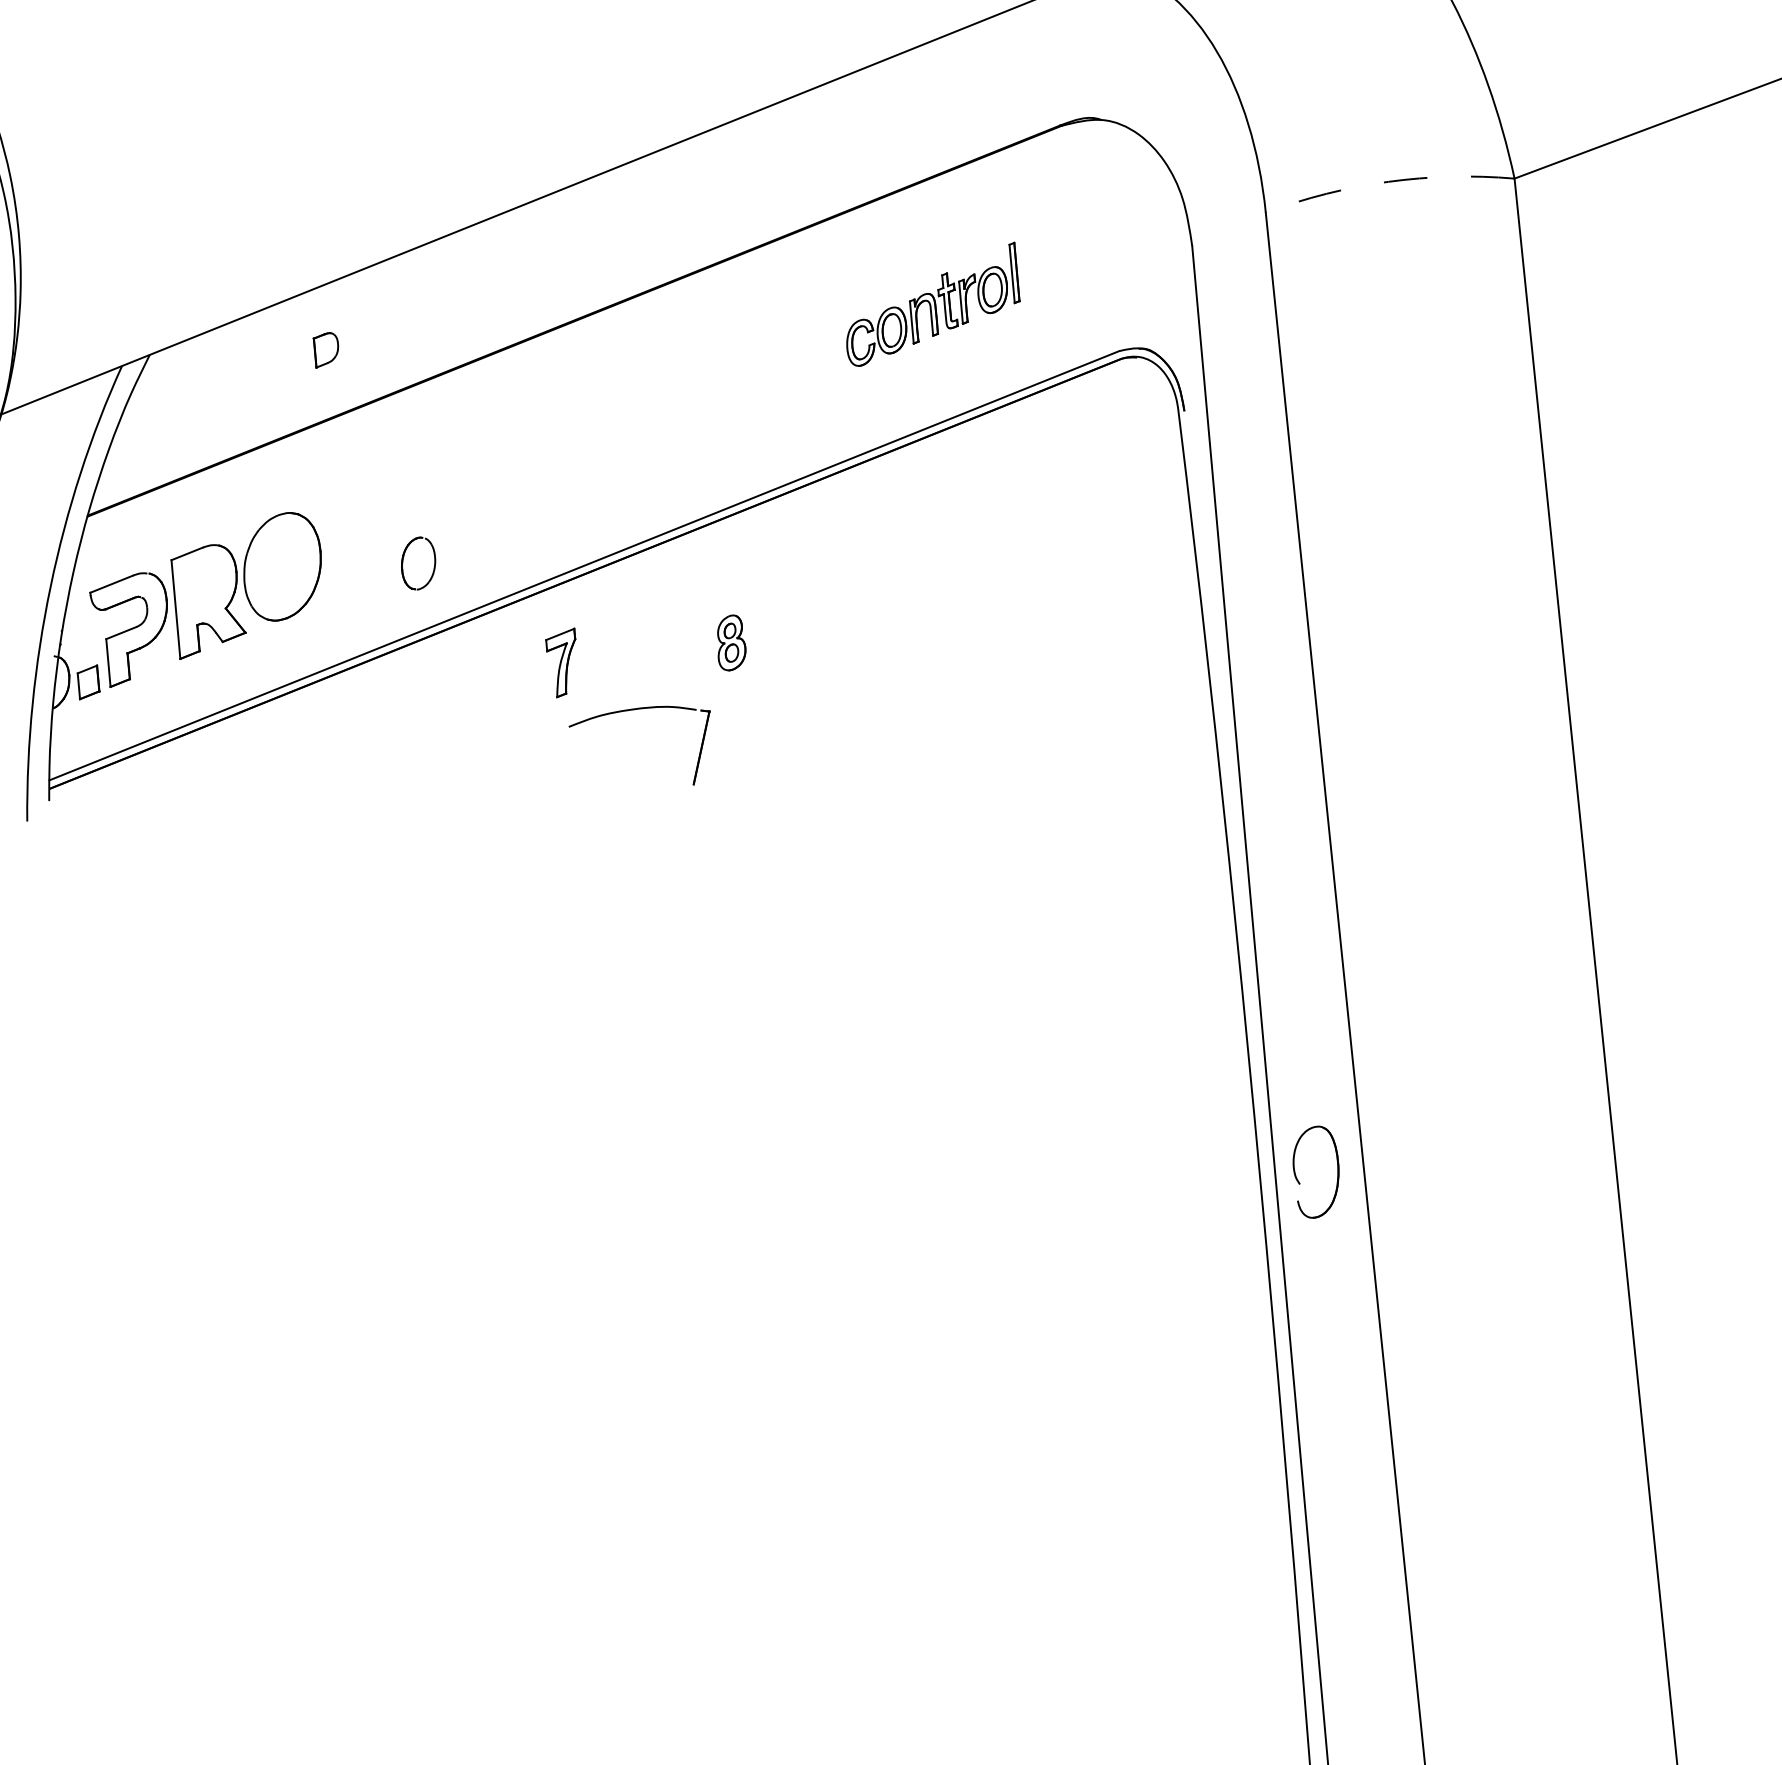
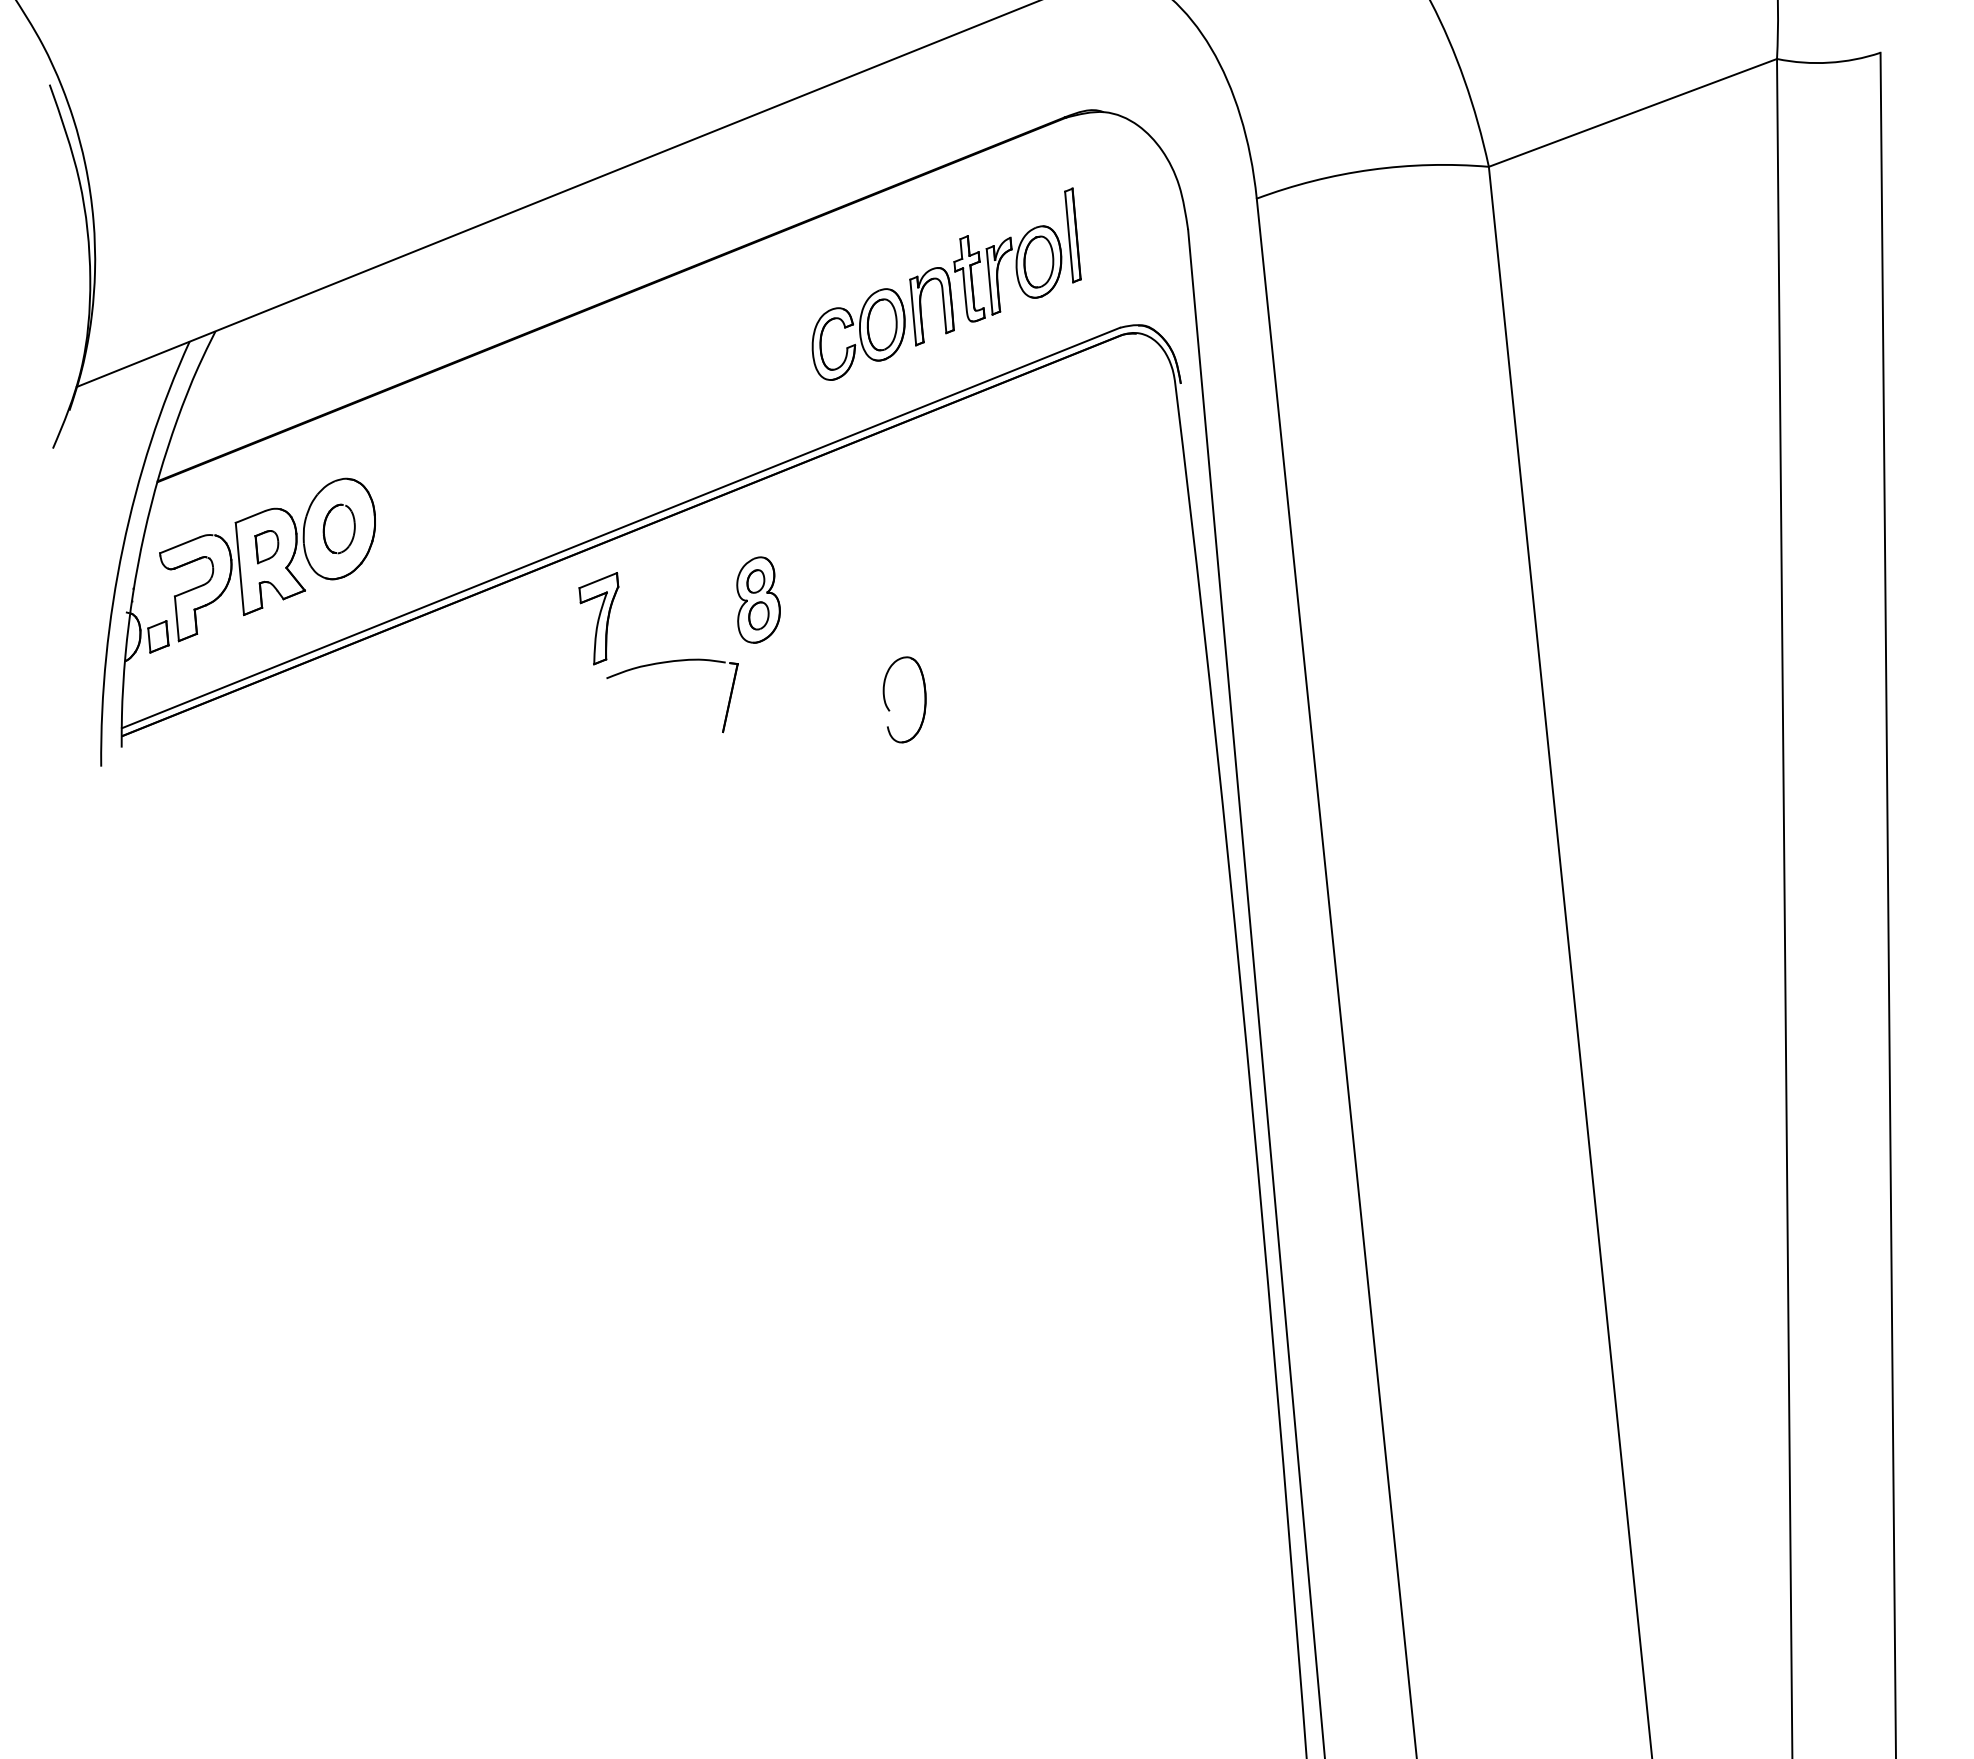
arc: (1388, 181) -> (1371, 169), dashed -> solid
part: (933, 303) -> (946, 283), size x1.67
part: (325, 350) -> (266, 547), moved
part: (403, 560) -> (325, 526), moved
part: (731, 642) -> (758, 599), size x1.67
part: (560, 662) -> (598, 618), size x1.43
part: (1300, 1183) -> (890, 710), moved

